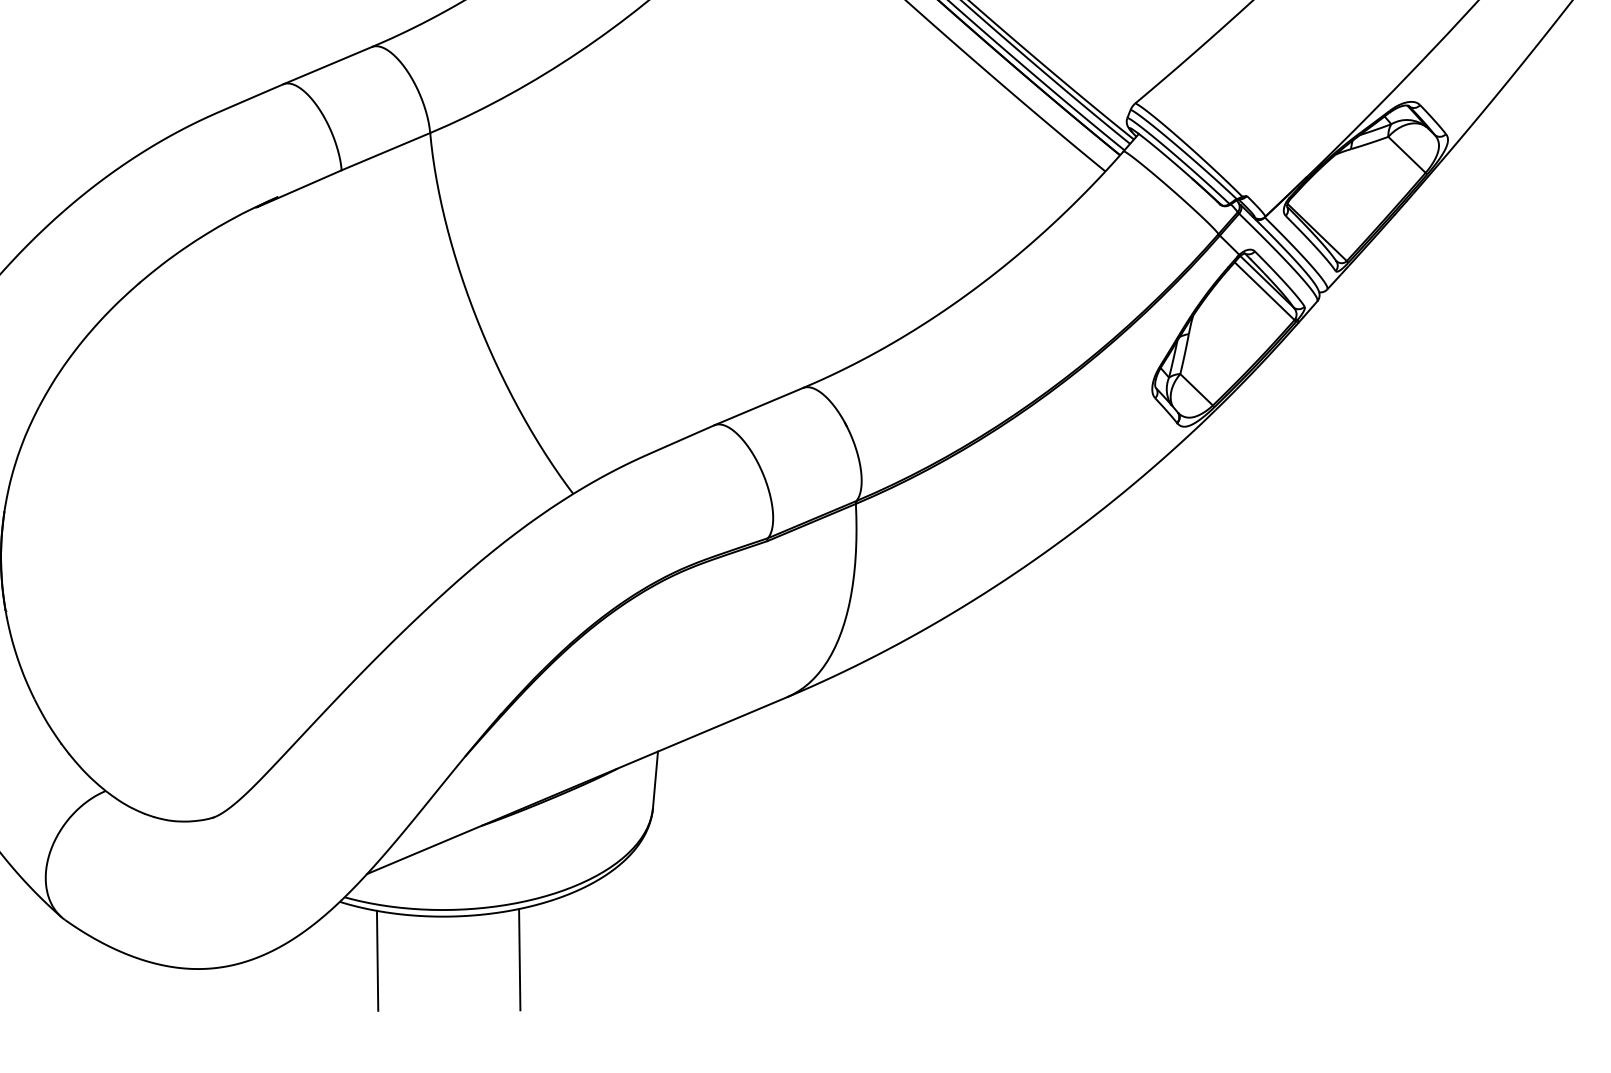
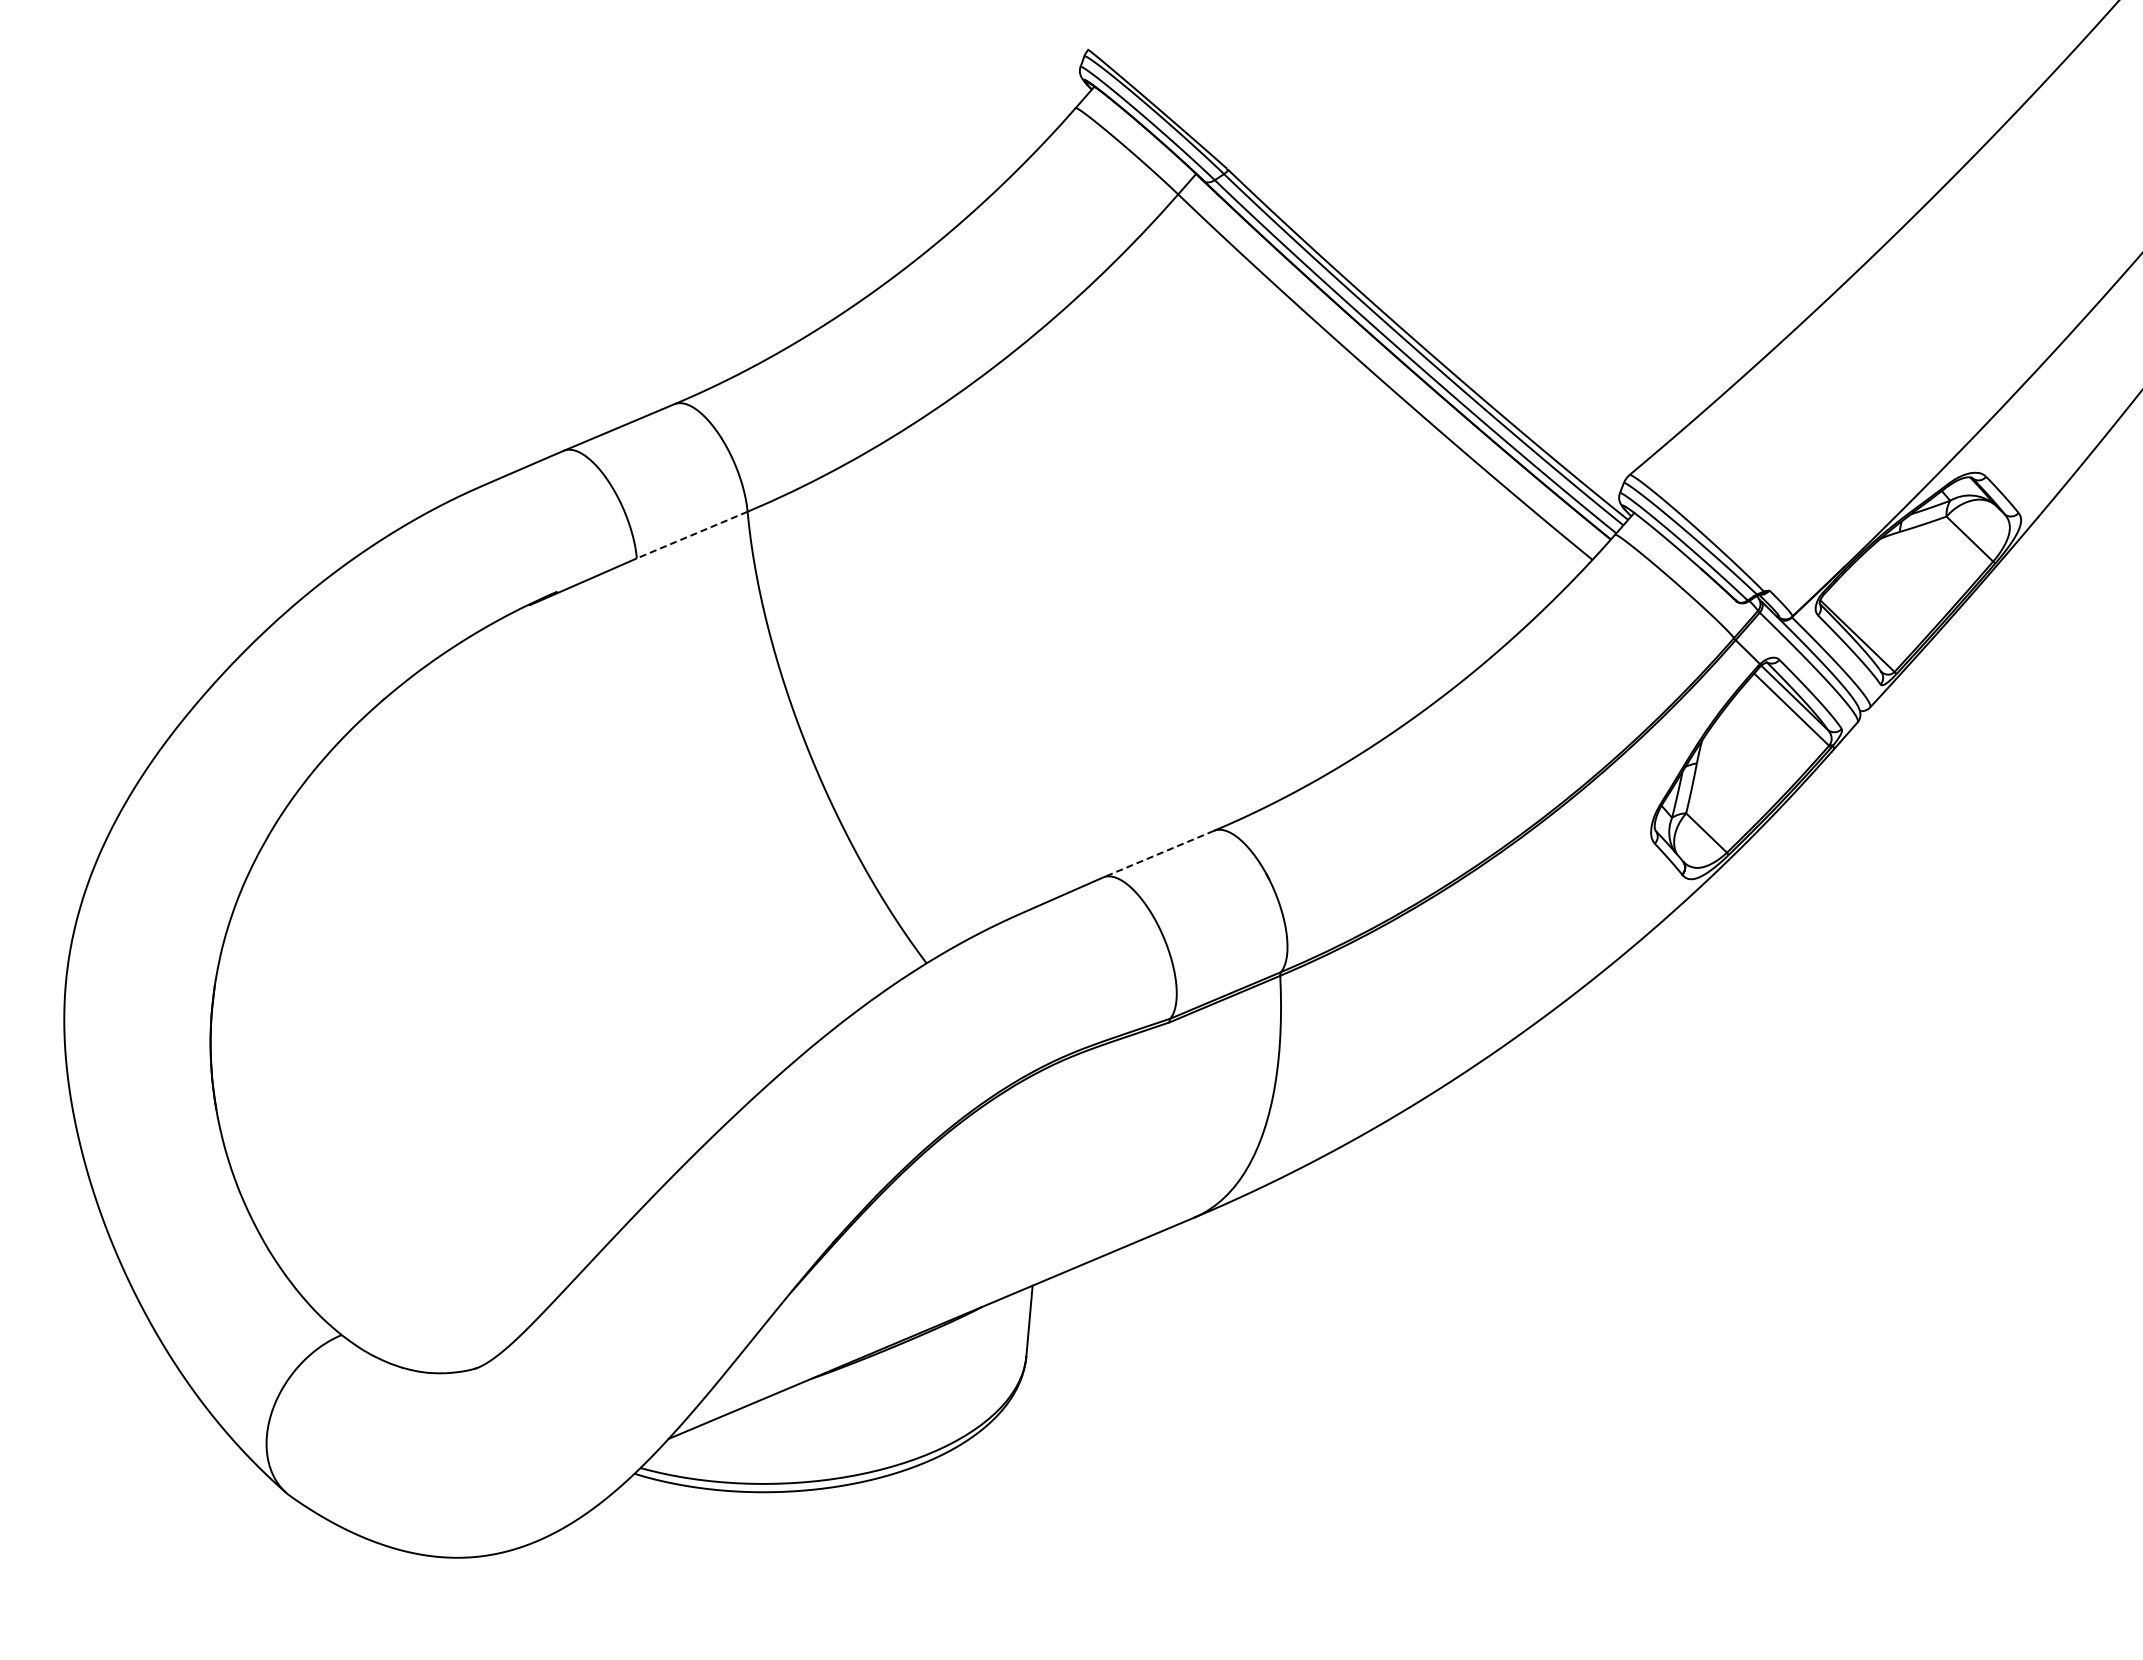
line: (385, 152) -> (691, 535), solid -> dashed
line: (758, 406) -> (1158, 854), solid -> dashed
line: (519, 959) -> (859, 1545), removed
line: (377, 960) -> (681, 1547), removed

